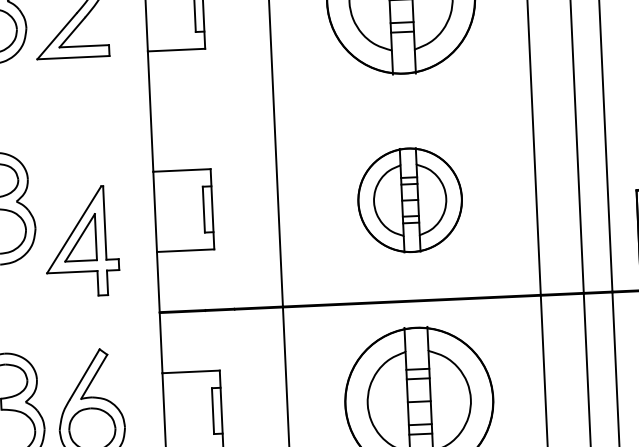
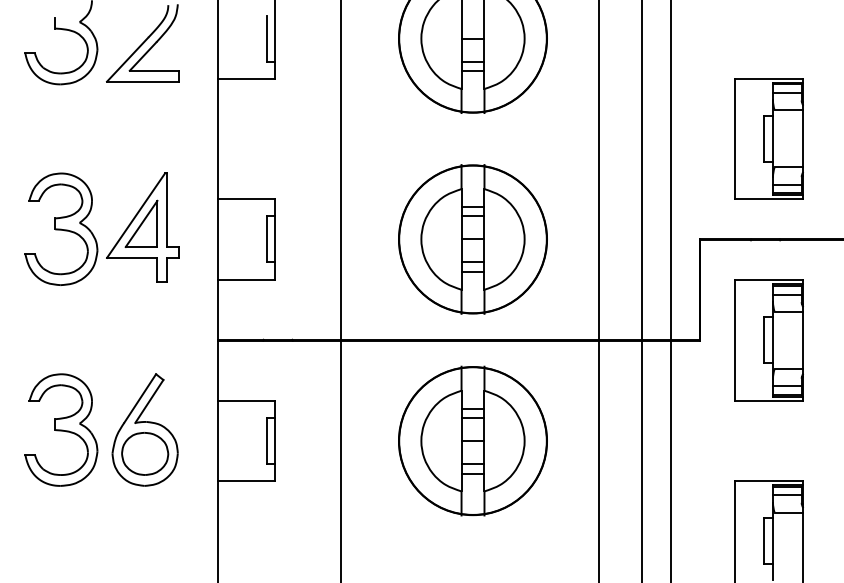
part: (409, 200) -> (472, 239), size x1.43
part: (81, 241) -> (142, 227), moved

